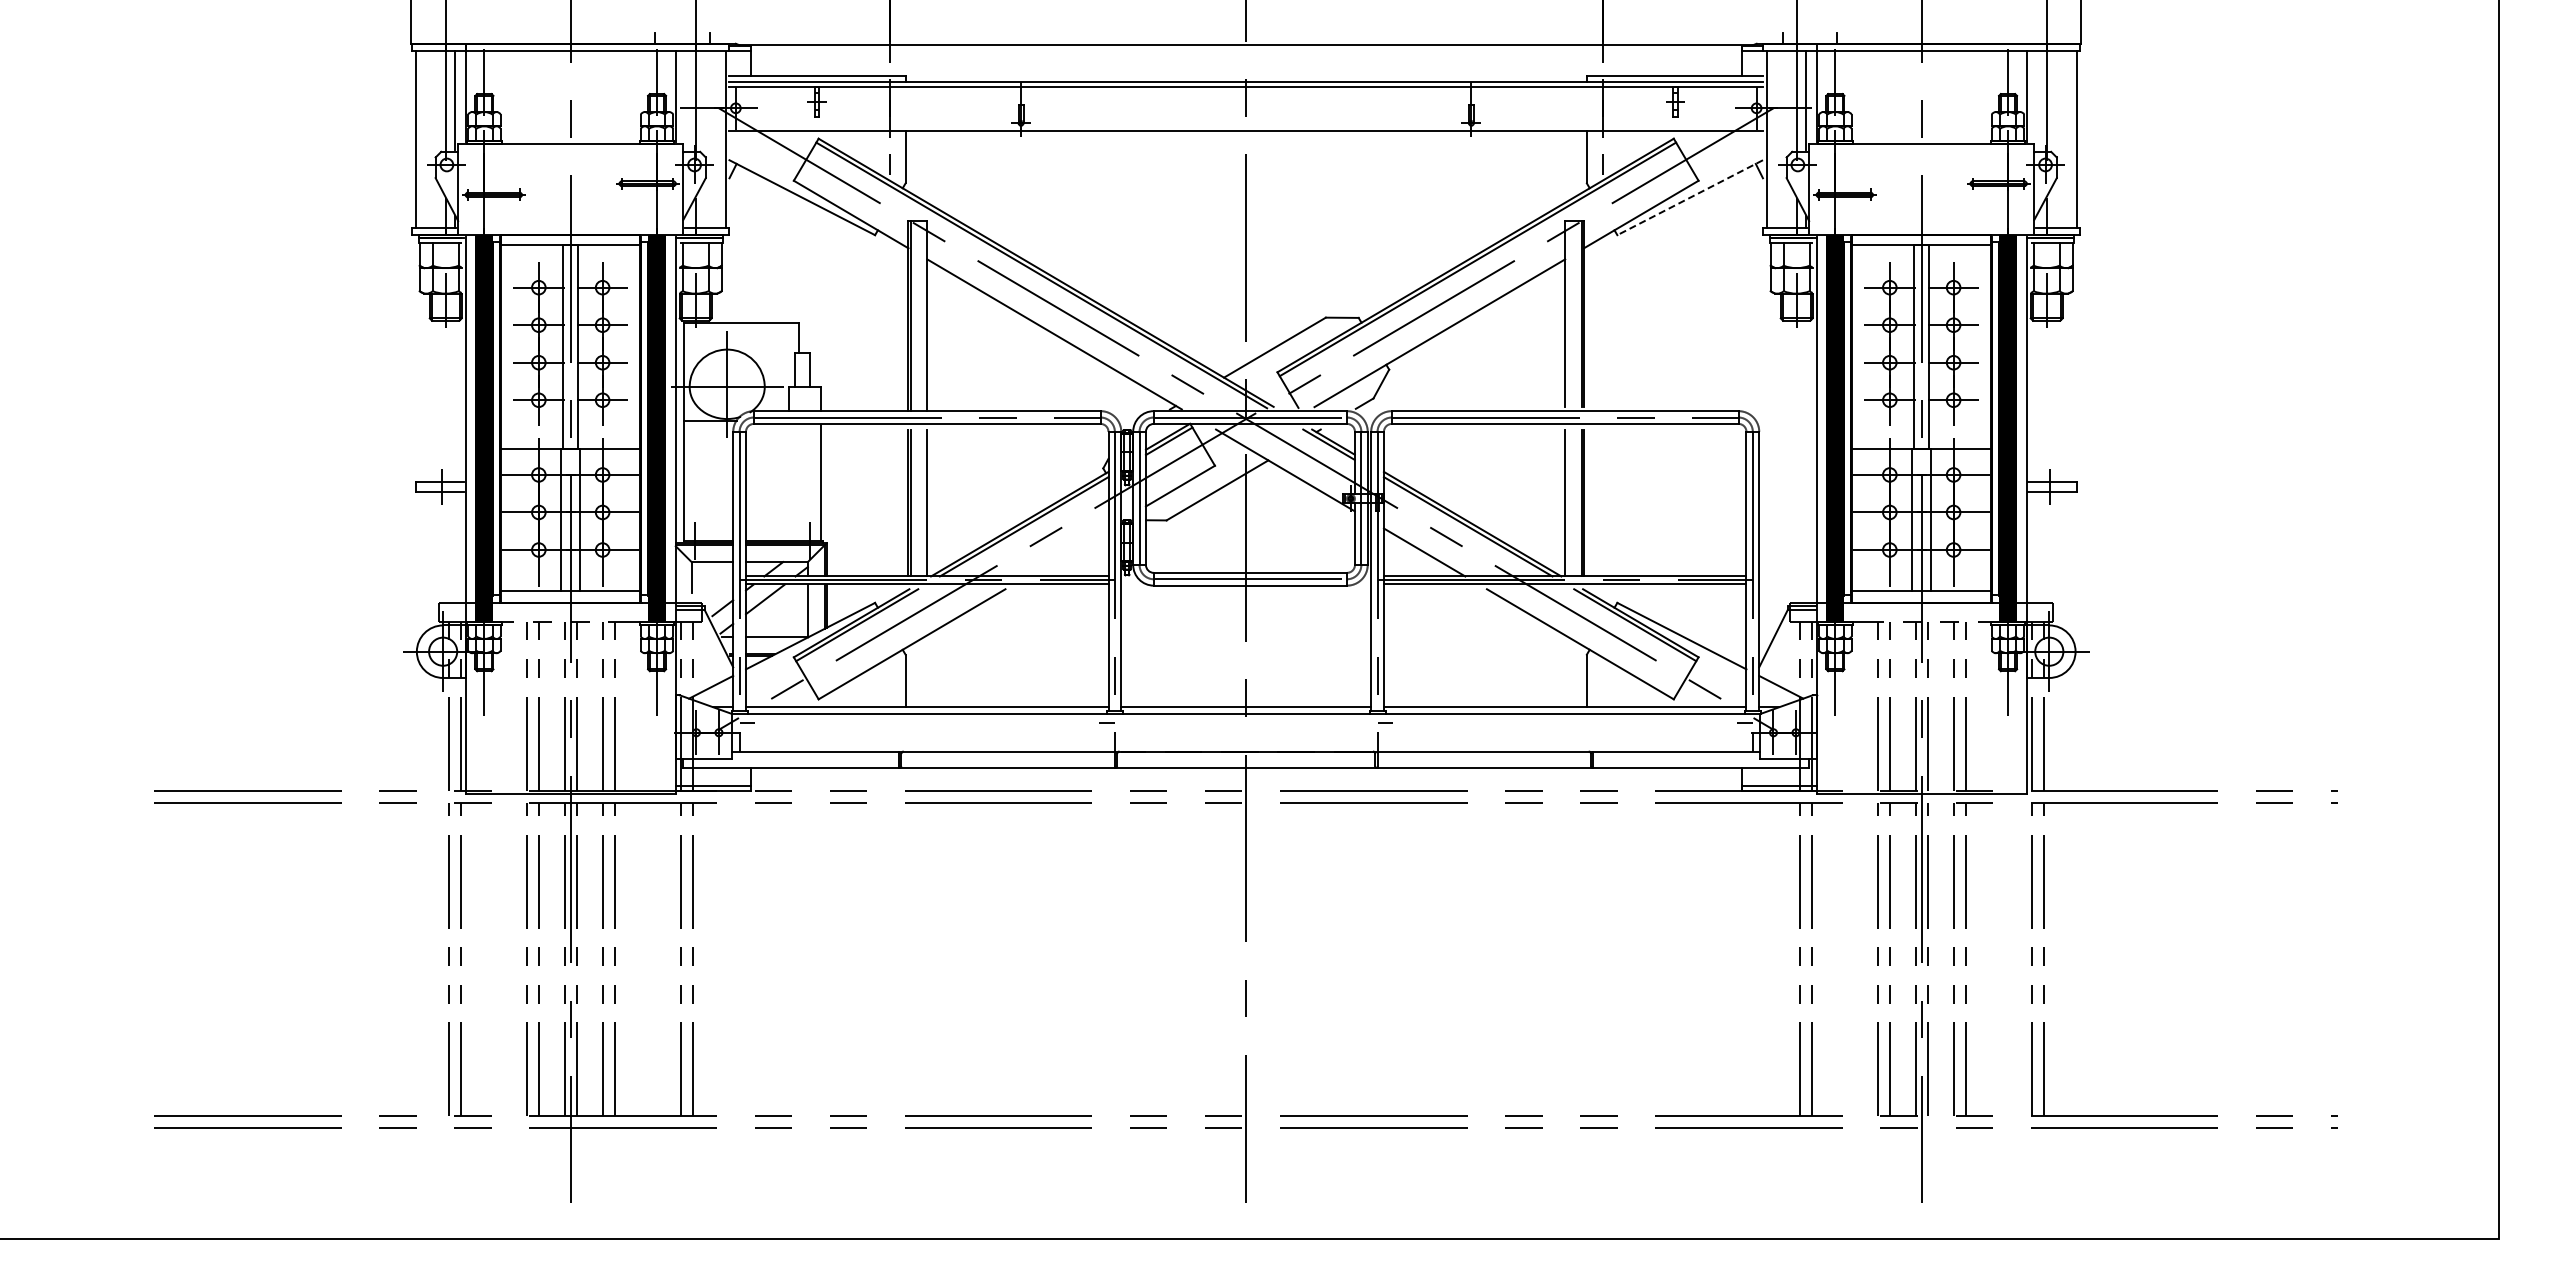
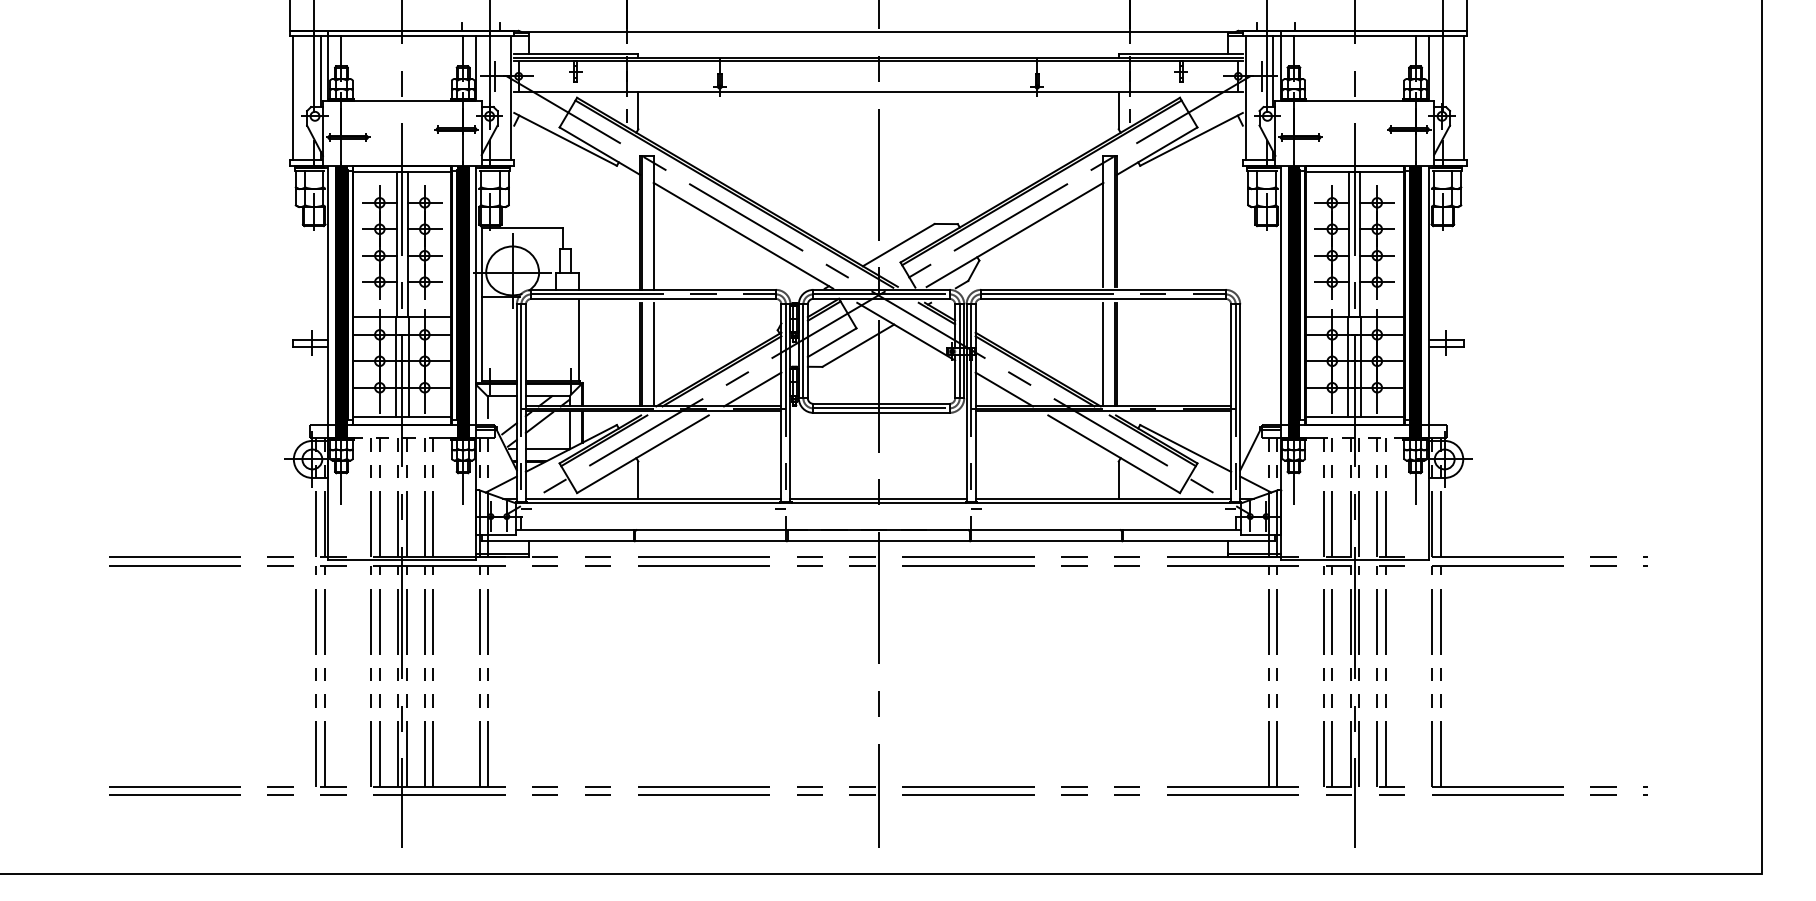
line: (702, 108) -> (495, 76), added
line: (1790, 108) -> (1262, 76), added
line: (1690, 197) -> (1191, 139), dashed -> solid
line: (1067, 552) -> (752, 389), added

